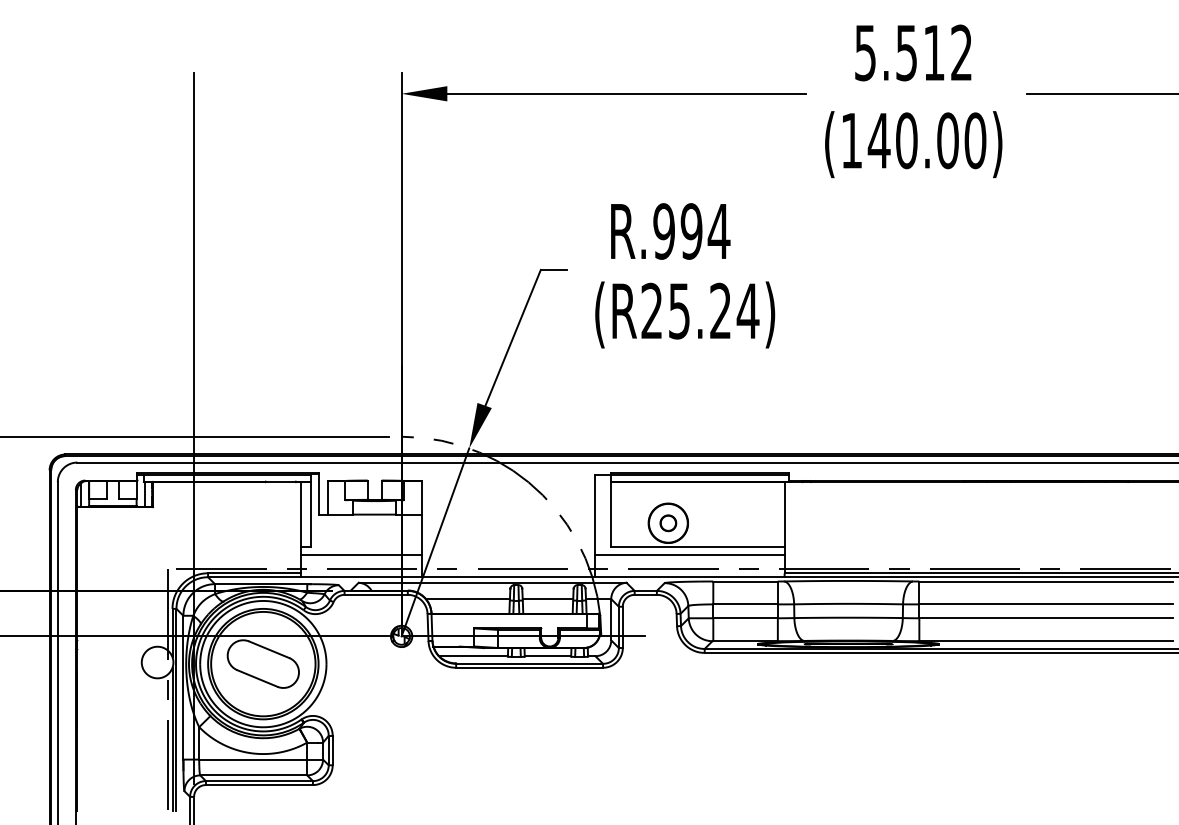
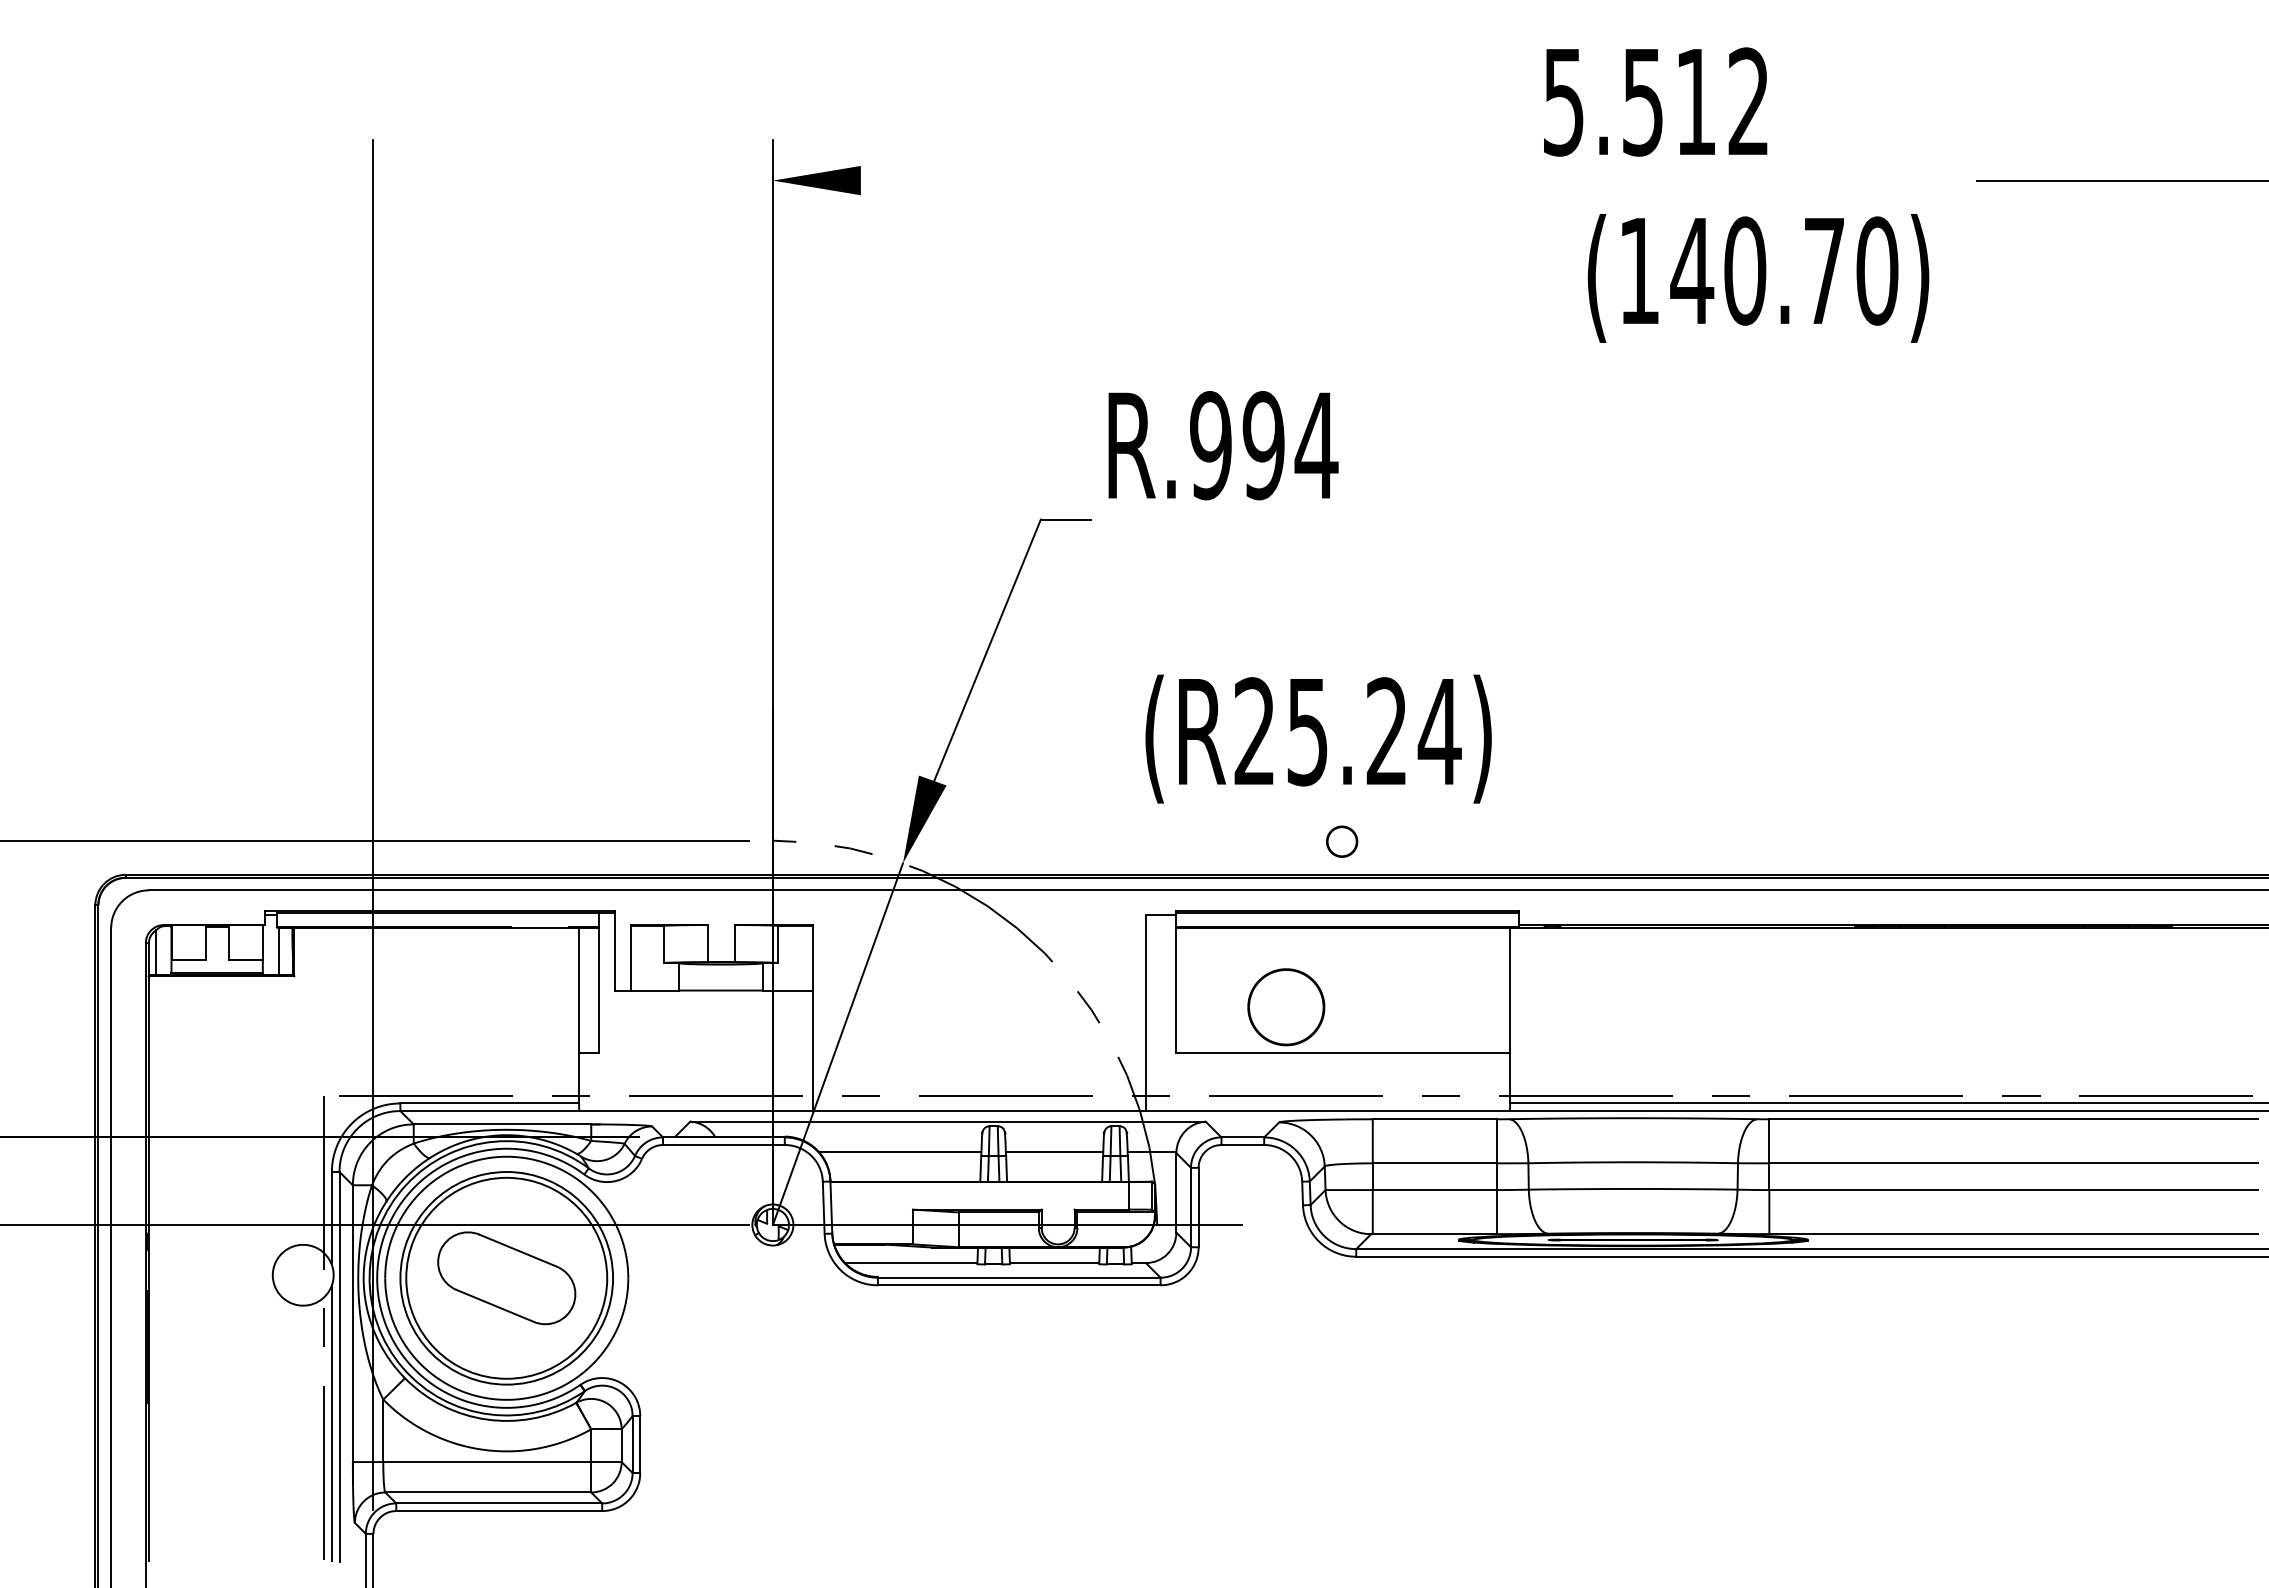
text: (913, 52) -> (1656, 101), moved
line: (616, 93) -> (1186, 180), removed
text: (947, 140) -> (1823, 270), (140.00) -> (140.70)
text: (670, 231) -> (1223, 445), moved
text: (685, 314) -> (1319, 738), moved
part: (668, 523) -> (1342, 842), moved
line: (361, 554) -> (695, 1067), removed
line: (689, 554) -> (1326, 1067), removed

